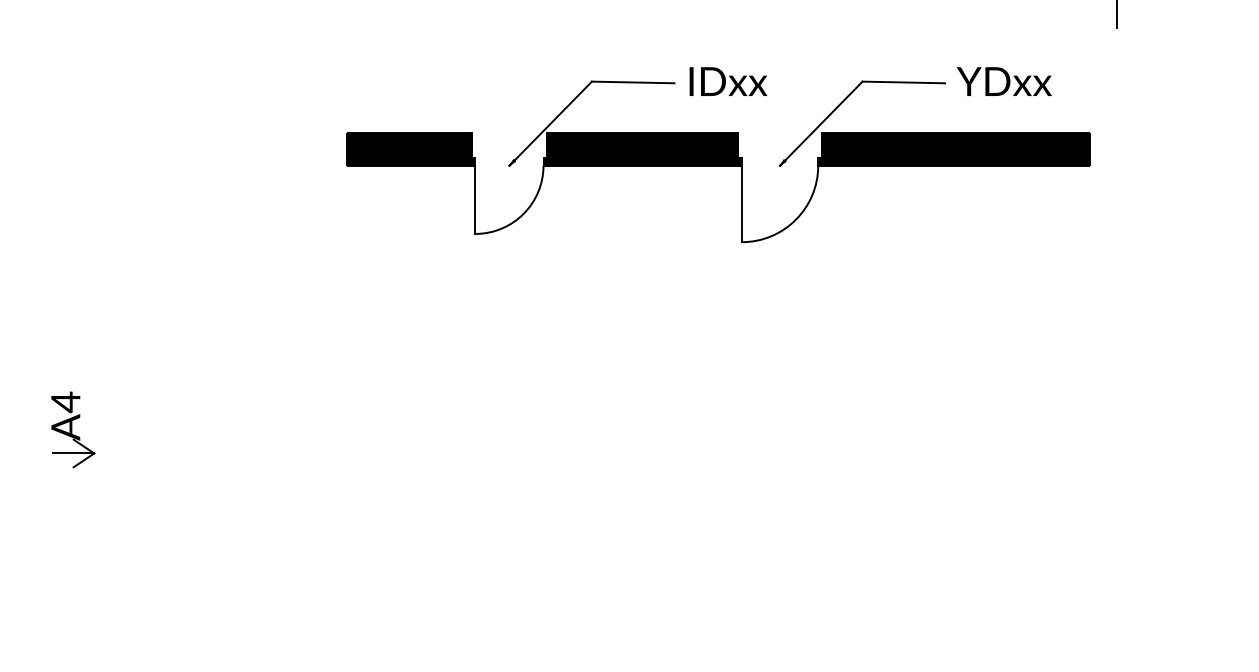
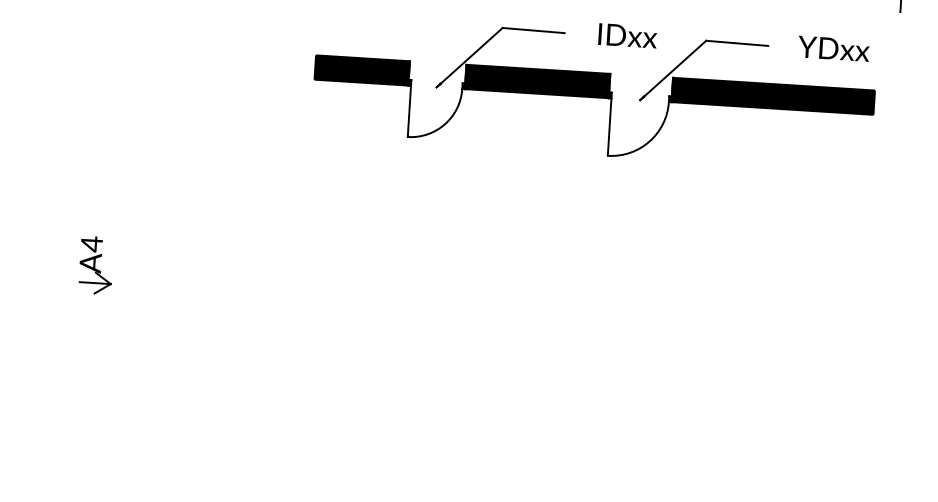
text: (728, 81) -> (627, 35), moved
text: (1004, 81) -> (834, 48), moved

